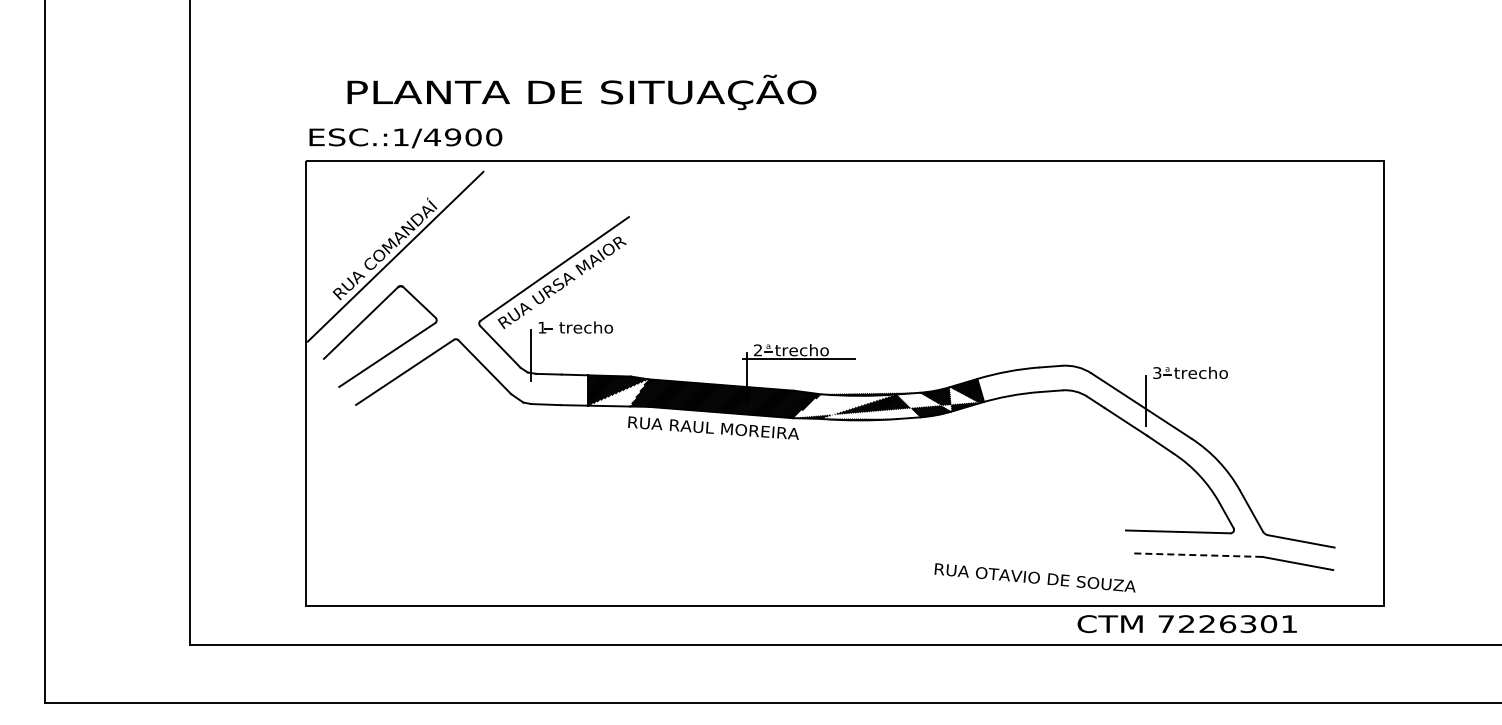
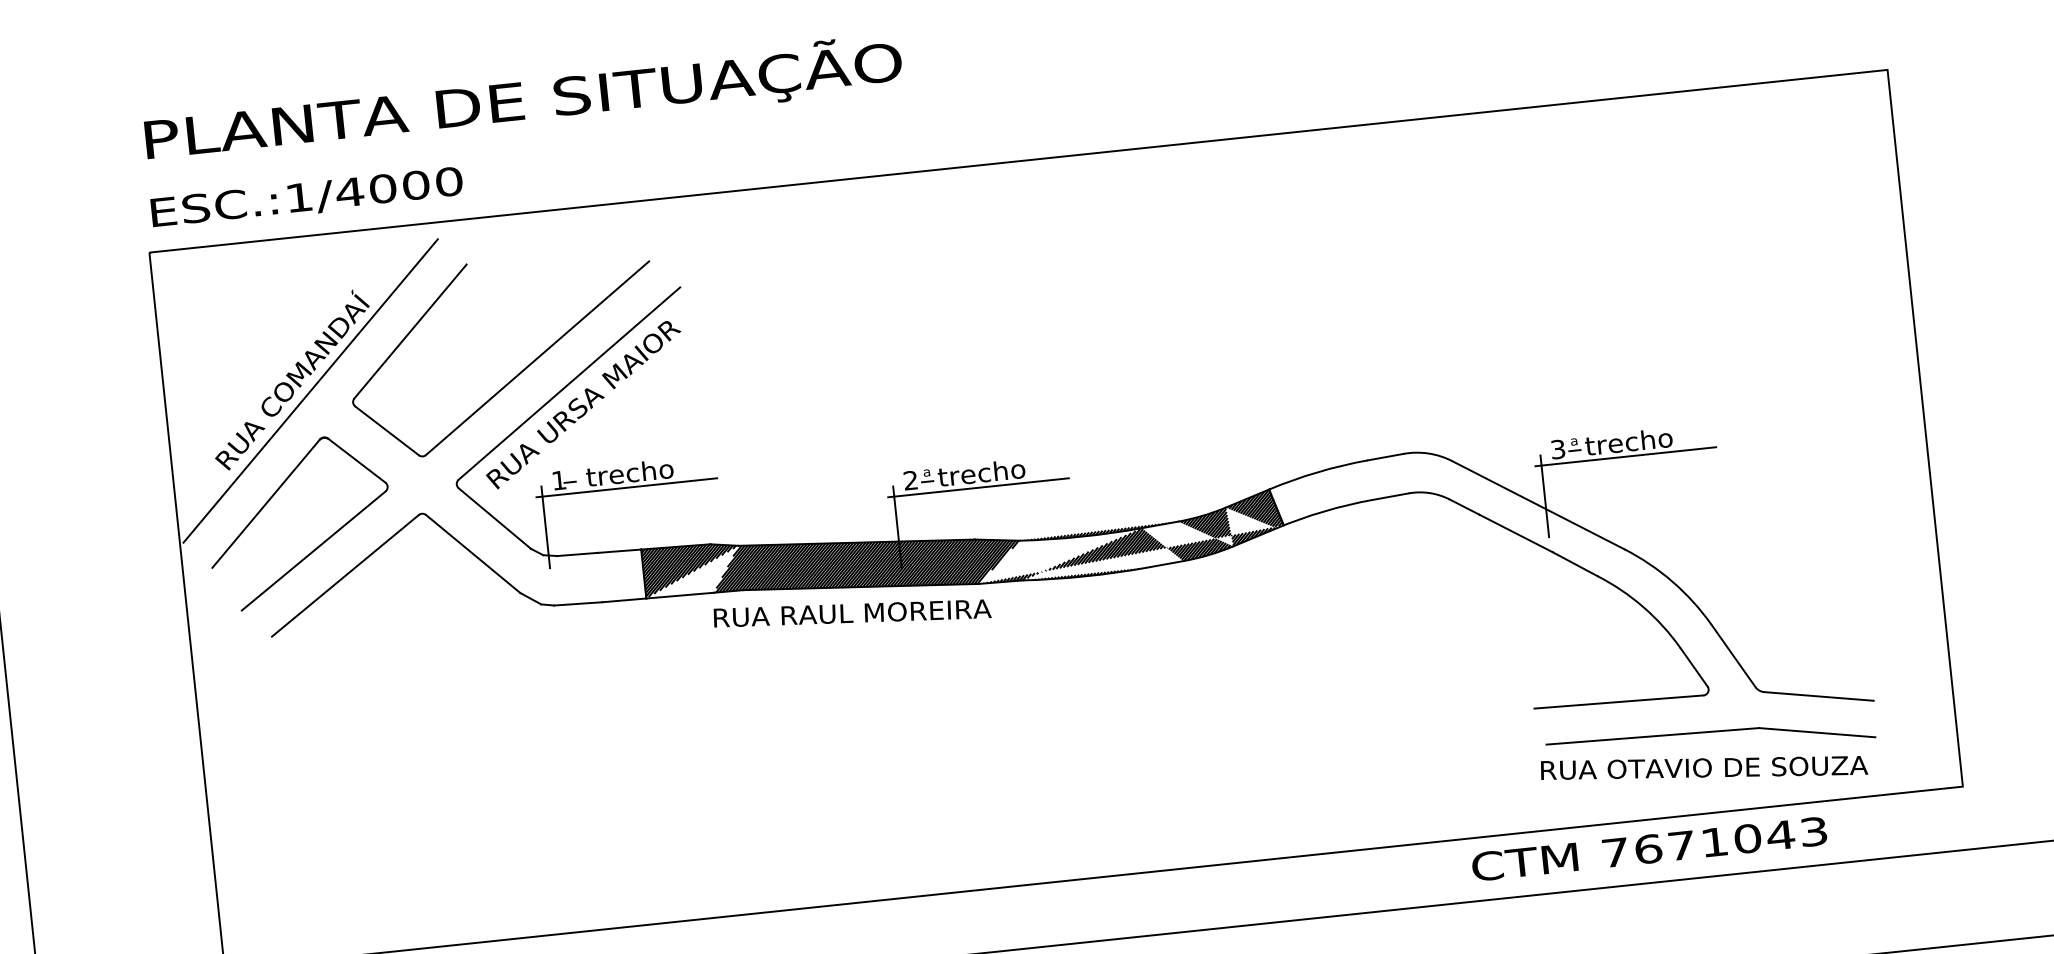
text: (581, 92) -> (522, 100), moved
text: (453, 137) -> (383, 188), ESC.:1/4900 -> ESC.:1/4000
part: (524, 258) -> (518, 372), added
line: (583, 336) -> (627, 487), added
line: (1198, 381) -> (1626, 456), added
line: (1196, 555) -> (1652, 736), dashed -> solid
text: (1034, 577) -> (1702, 767), moved
text: (1238, 624) -> (1731, 841), 7226301 -> 7671043

